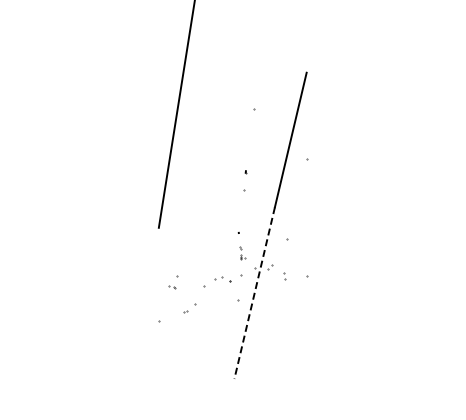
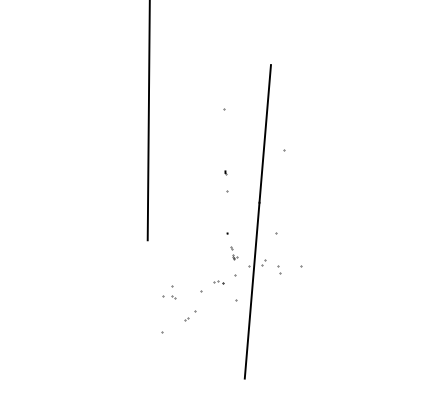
part: (222, 279) -> (218, 281), size x0.62
part: (171, 287) -> (169, 297), size x1.67
line: (254, 293) -> (252, 291), dashed -> solid

